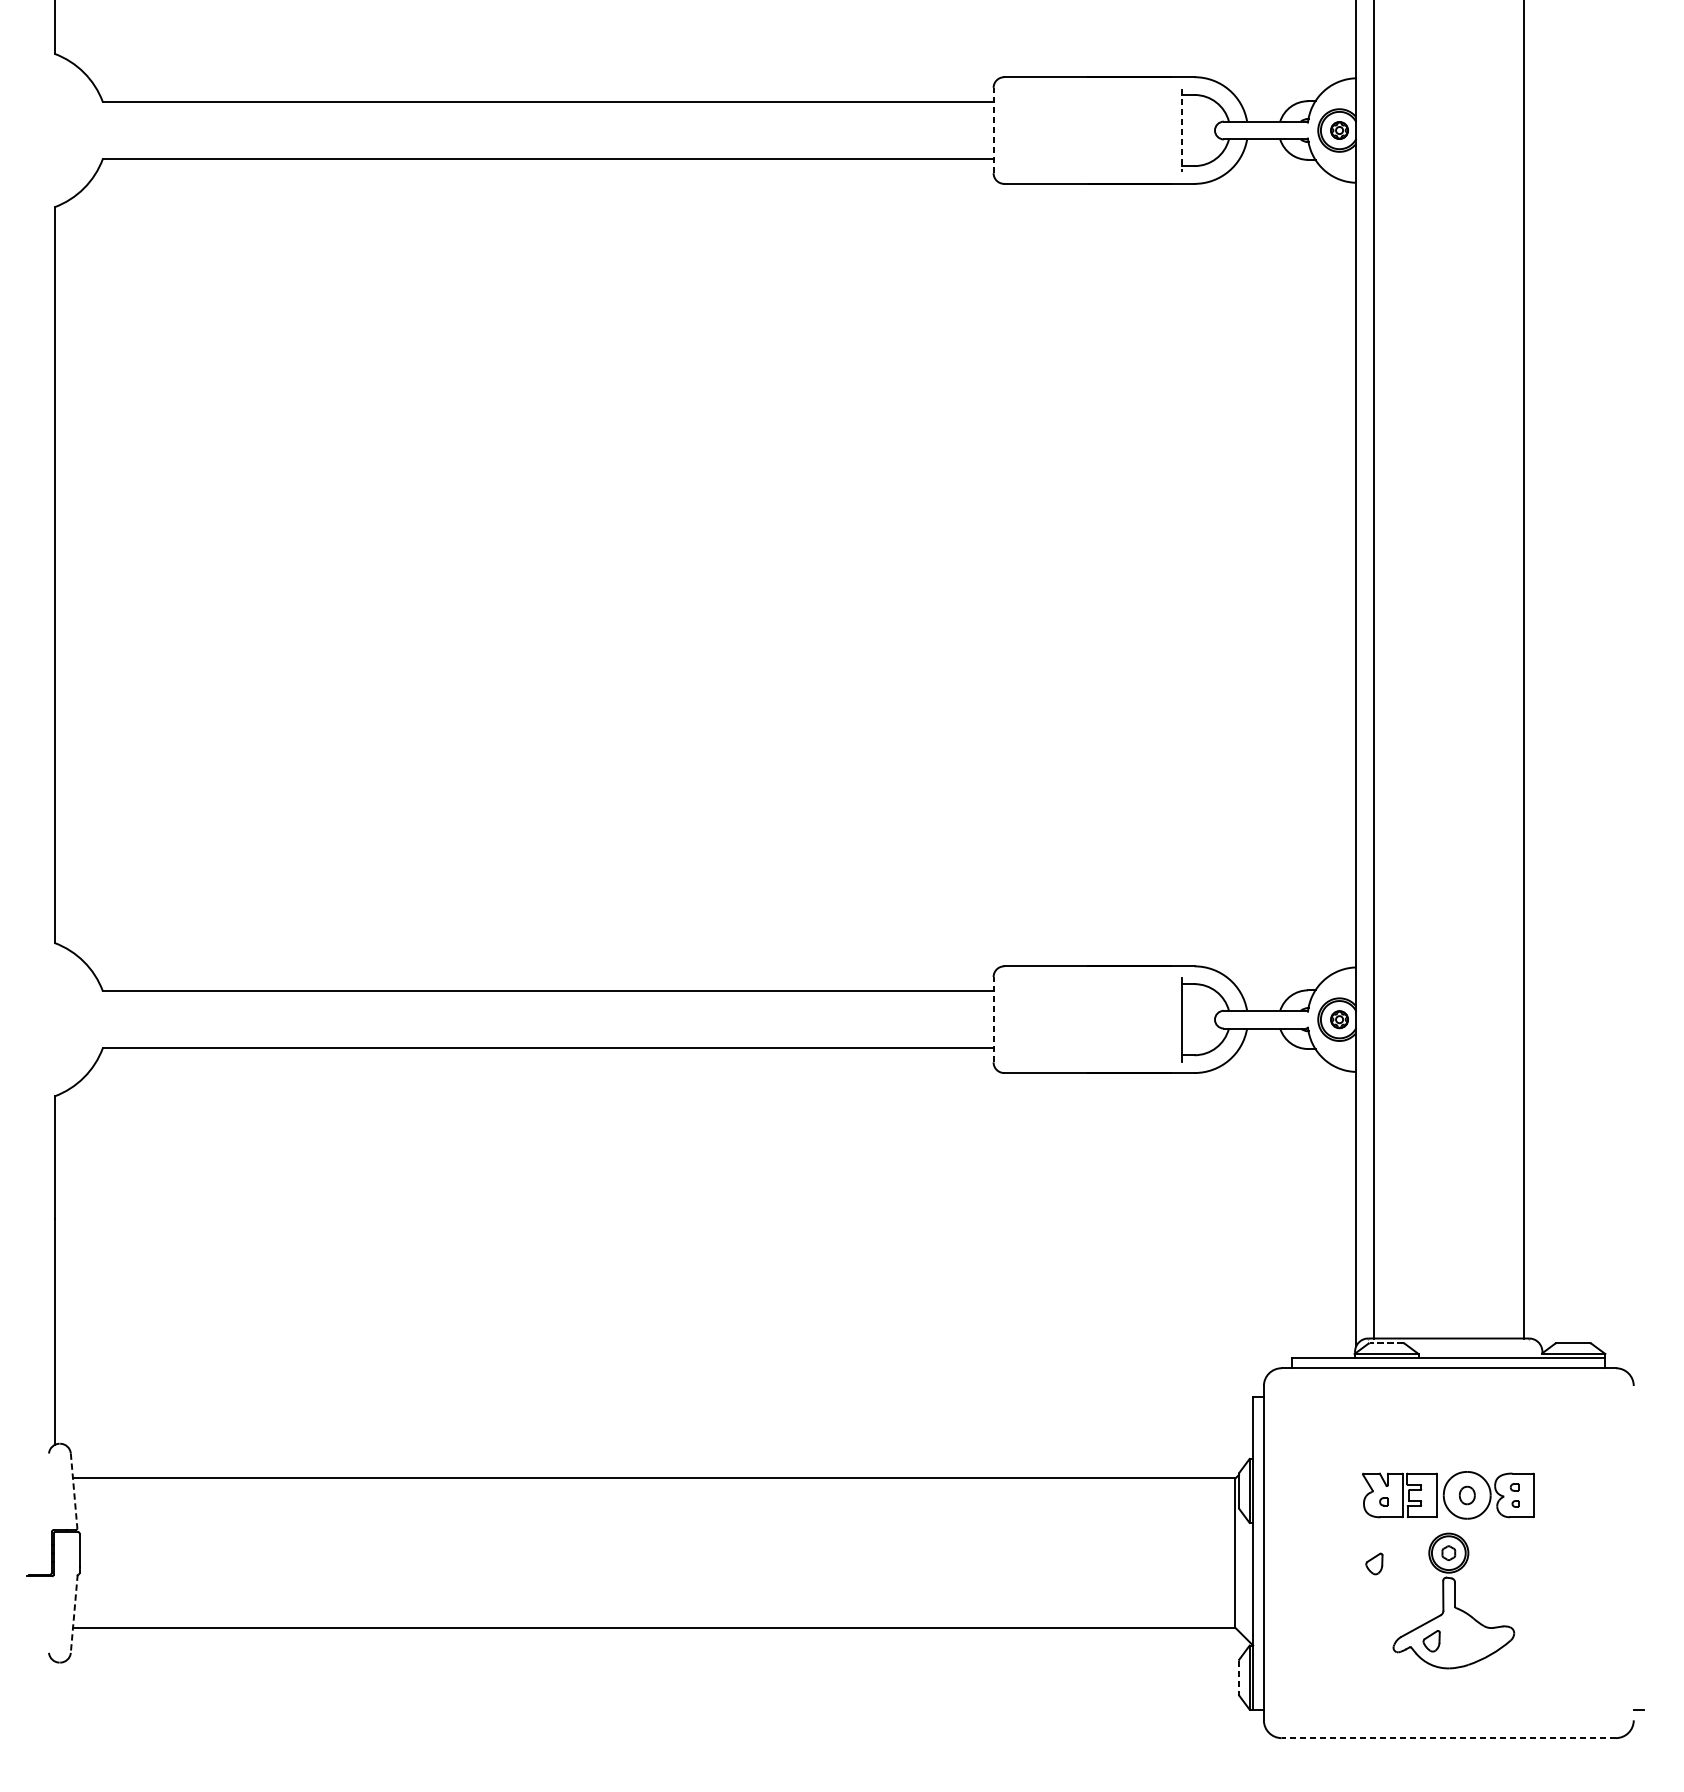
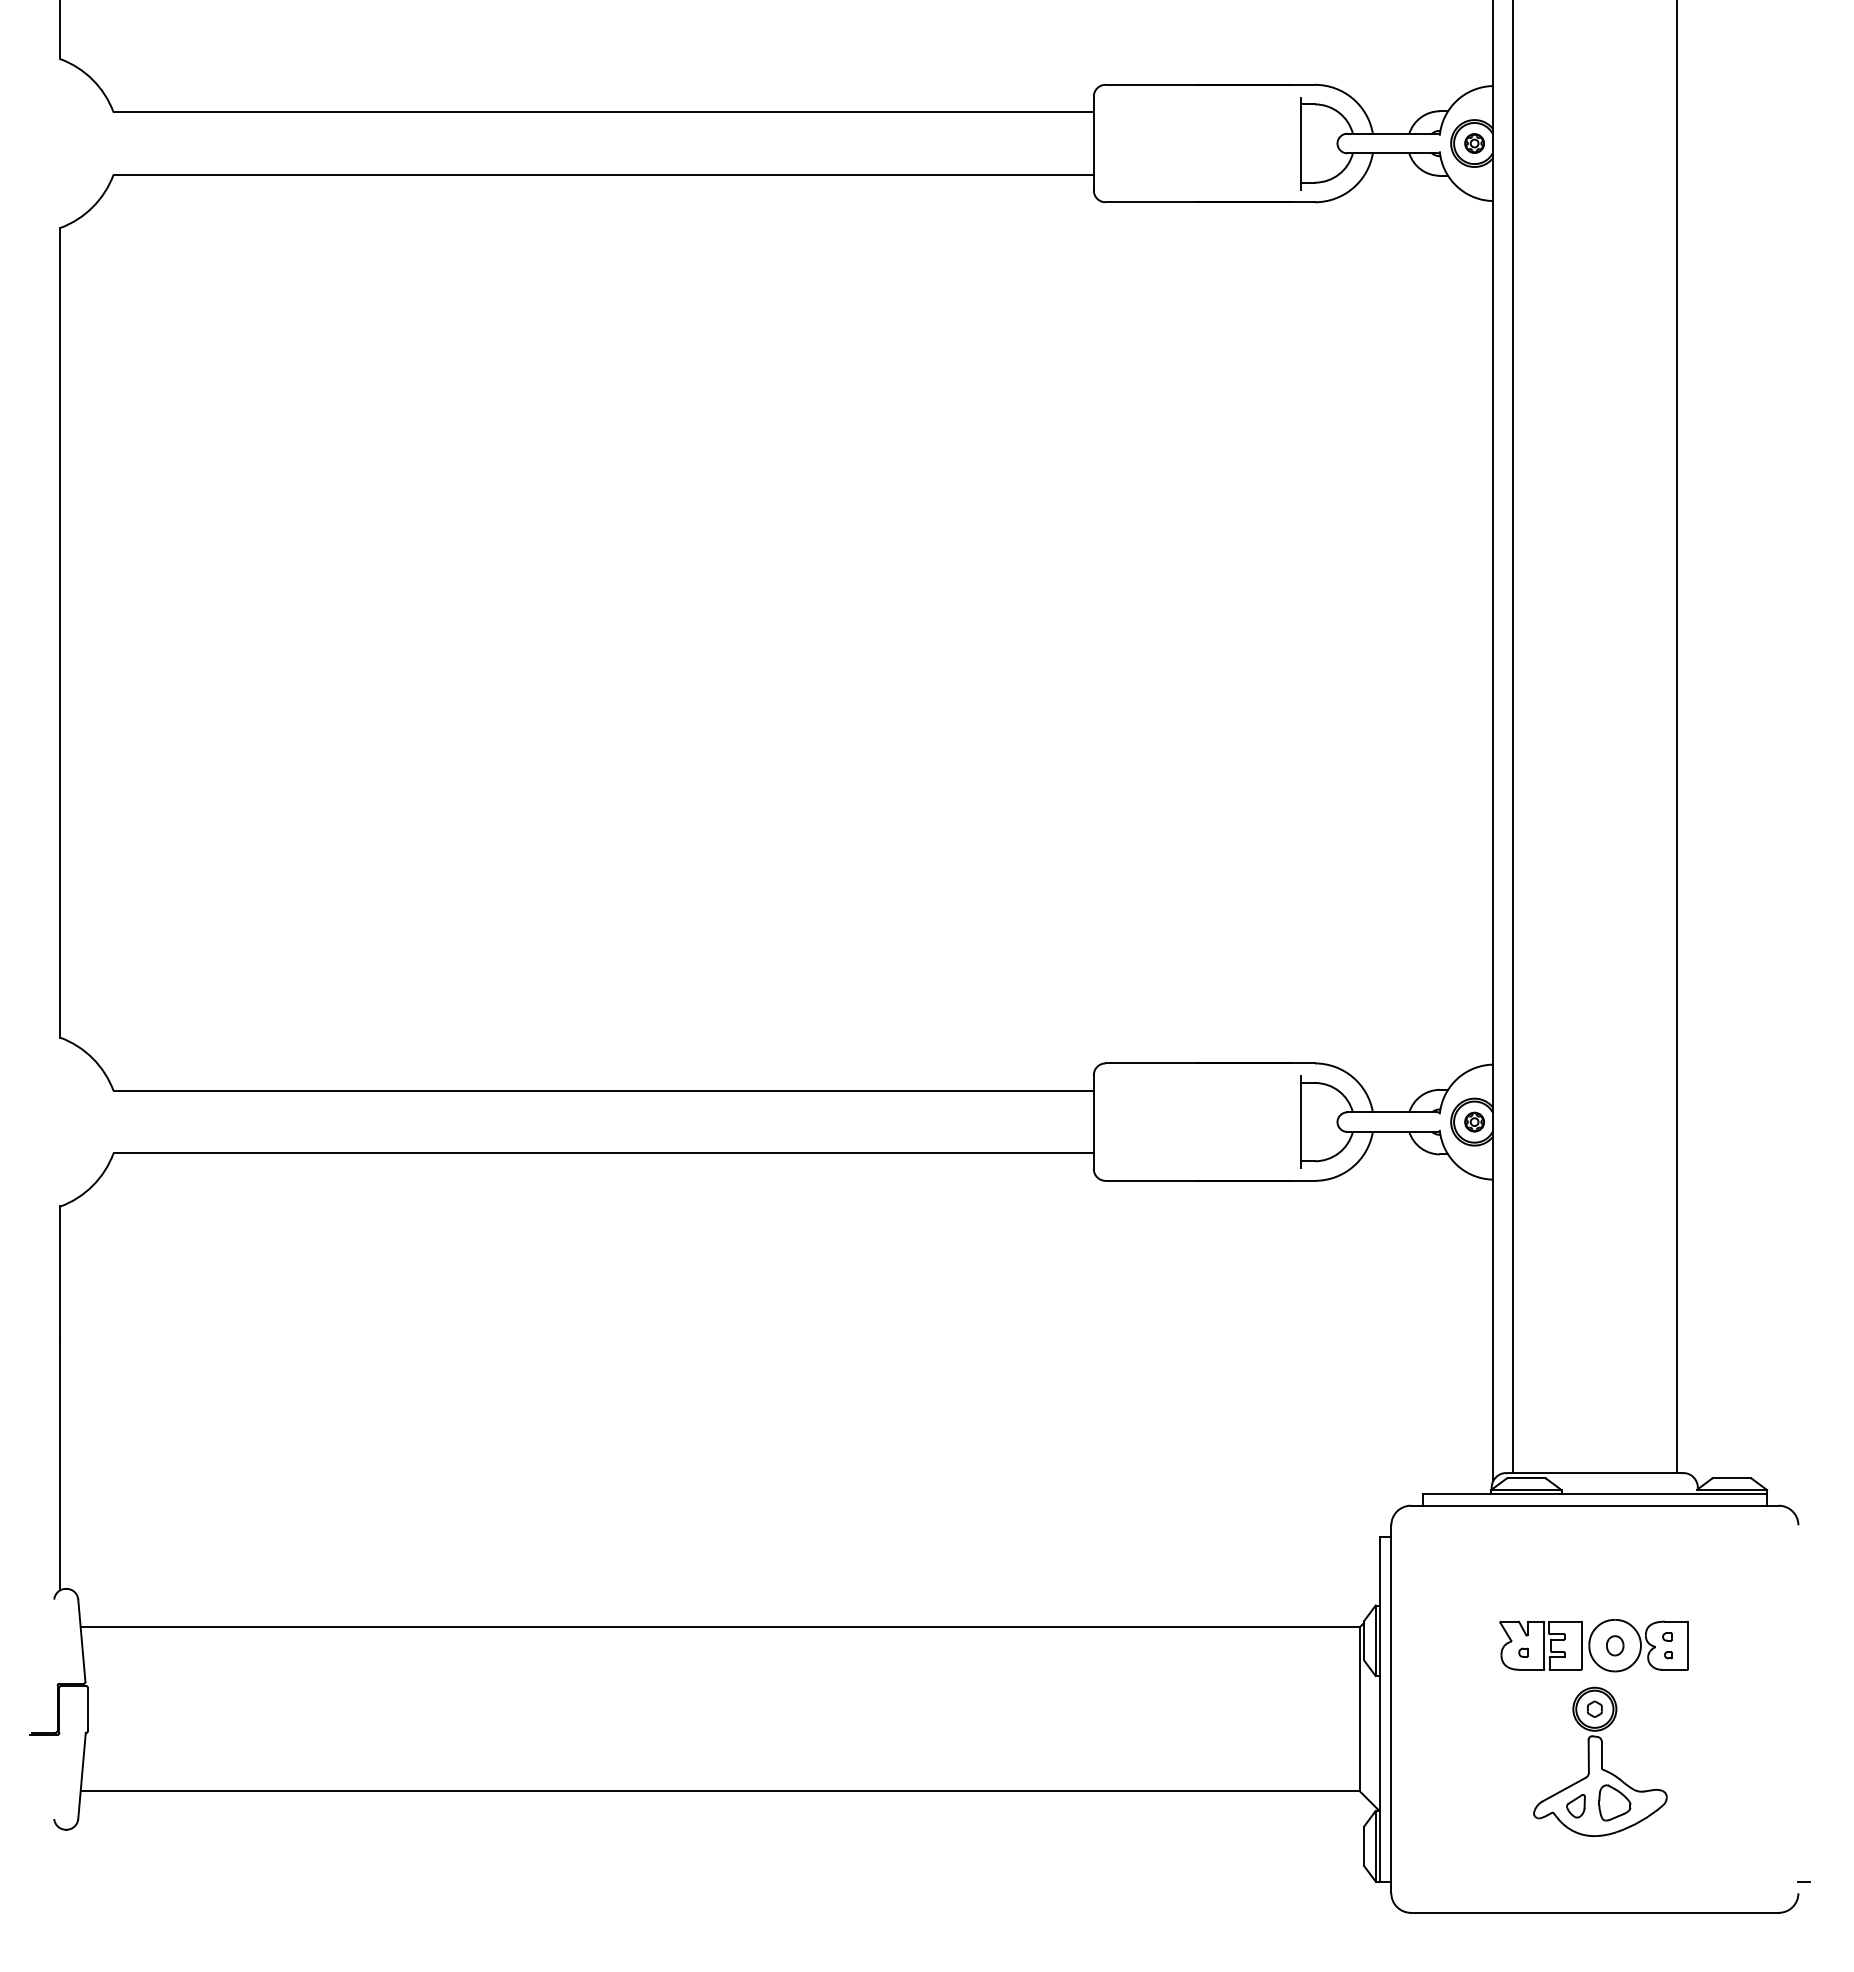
line: (993, 130) -> (1093, 143), dashed -> solid
line: (1182, 131) -> (1301, 144), dashed -> solid
line: (993, 1020) -> (1093, 1122), dashed -> solid
line: (1386, 1343) -> (1526, 1478), dashed -> solid
line: (73, 1491) -> (81, 1641), dashed -> solid
part: (1373, 1564) -> (1512, 1721), removed
line: (74, 1614) -> (82, 1776), dashed -> solid
part: (1466, 1637) -> (1614, 1802), added
line: (1238, 1677) -> (1363, 1846), dashed -> solid
line: (1448, 1737) -> (1594, 1912), dashed -> solid

